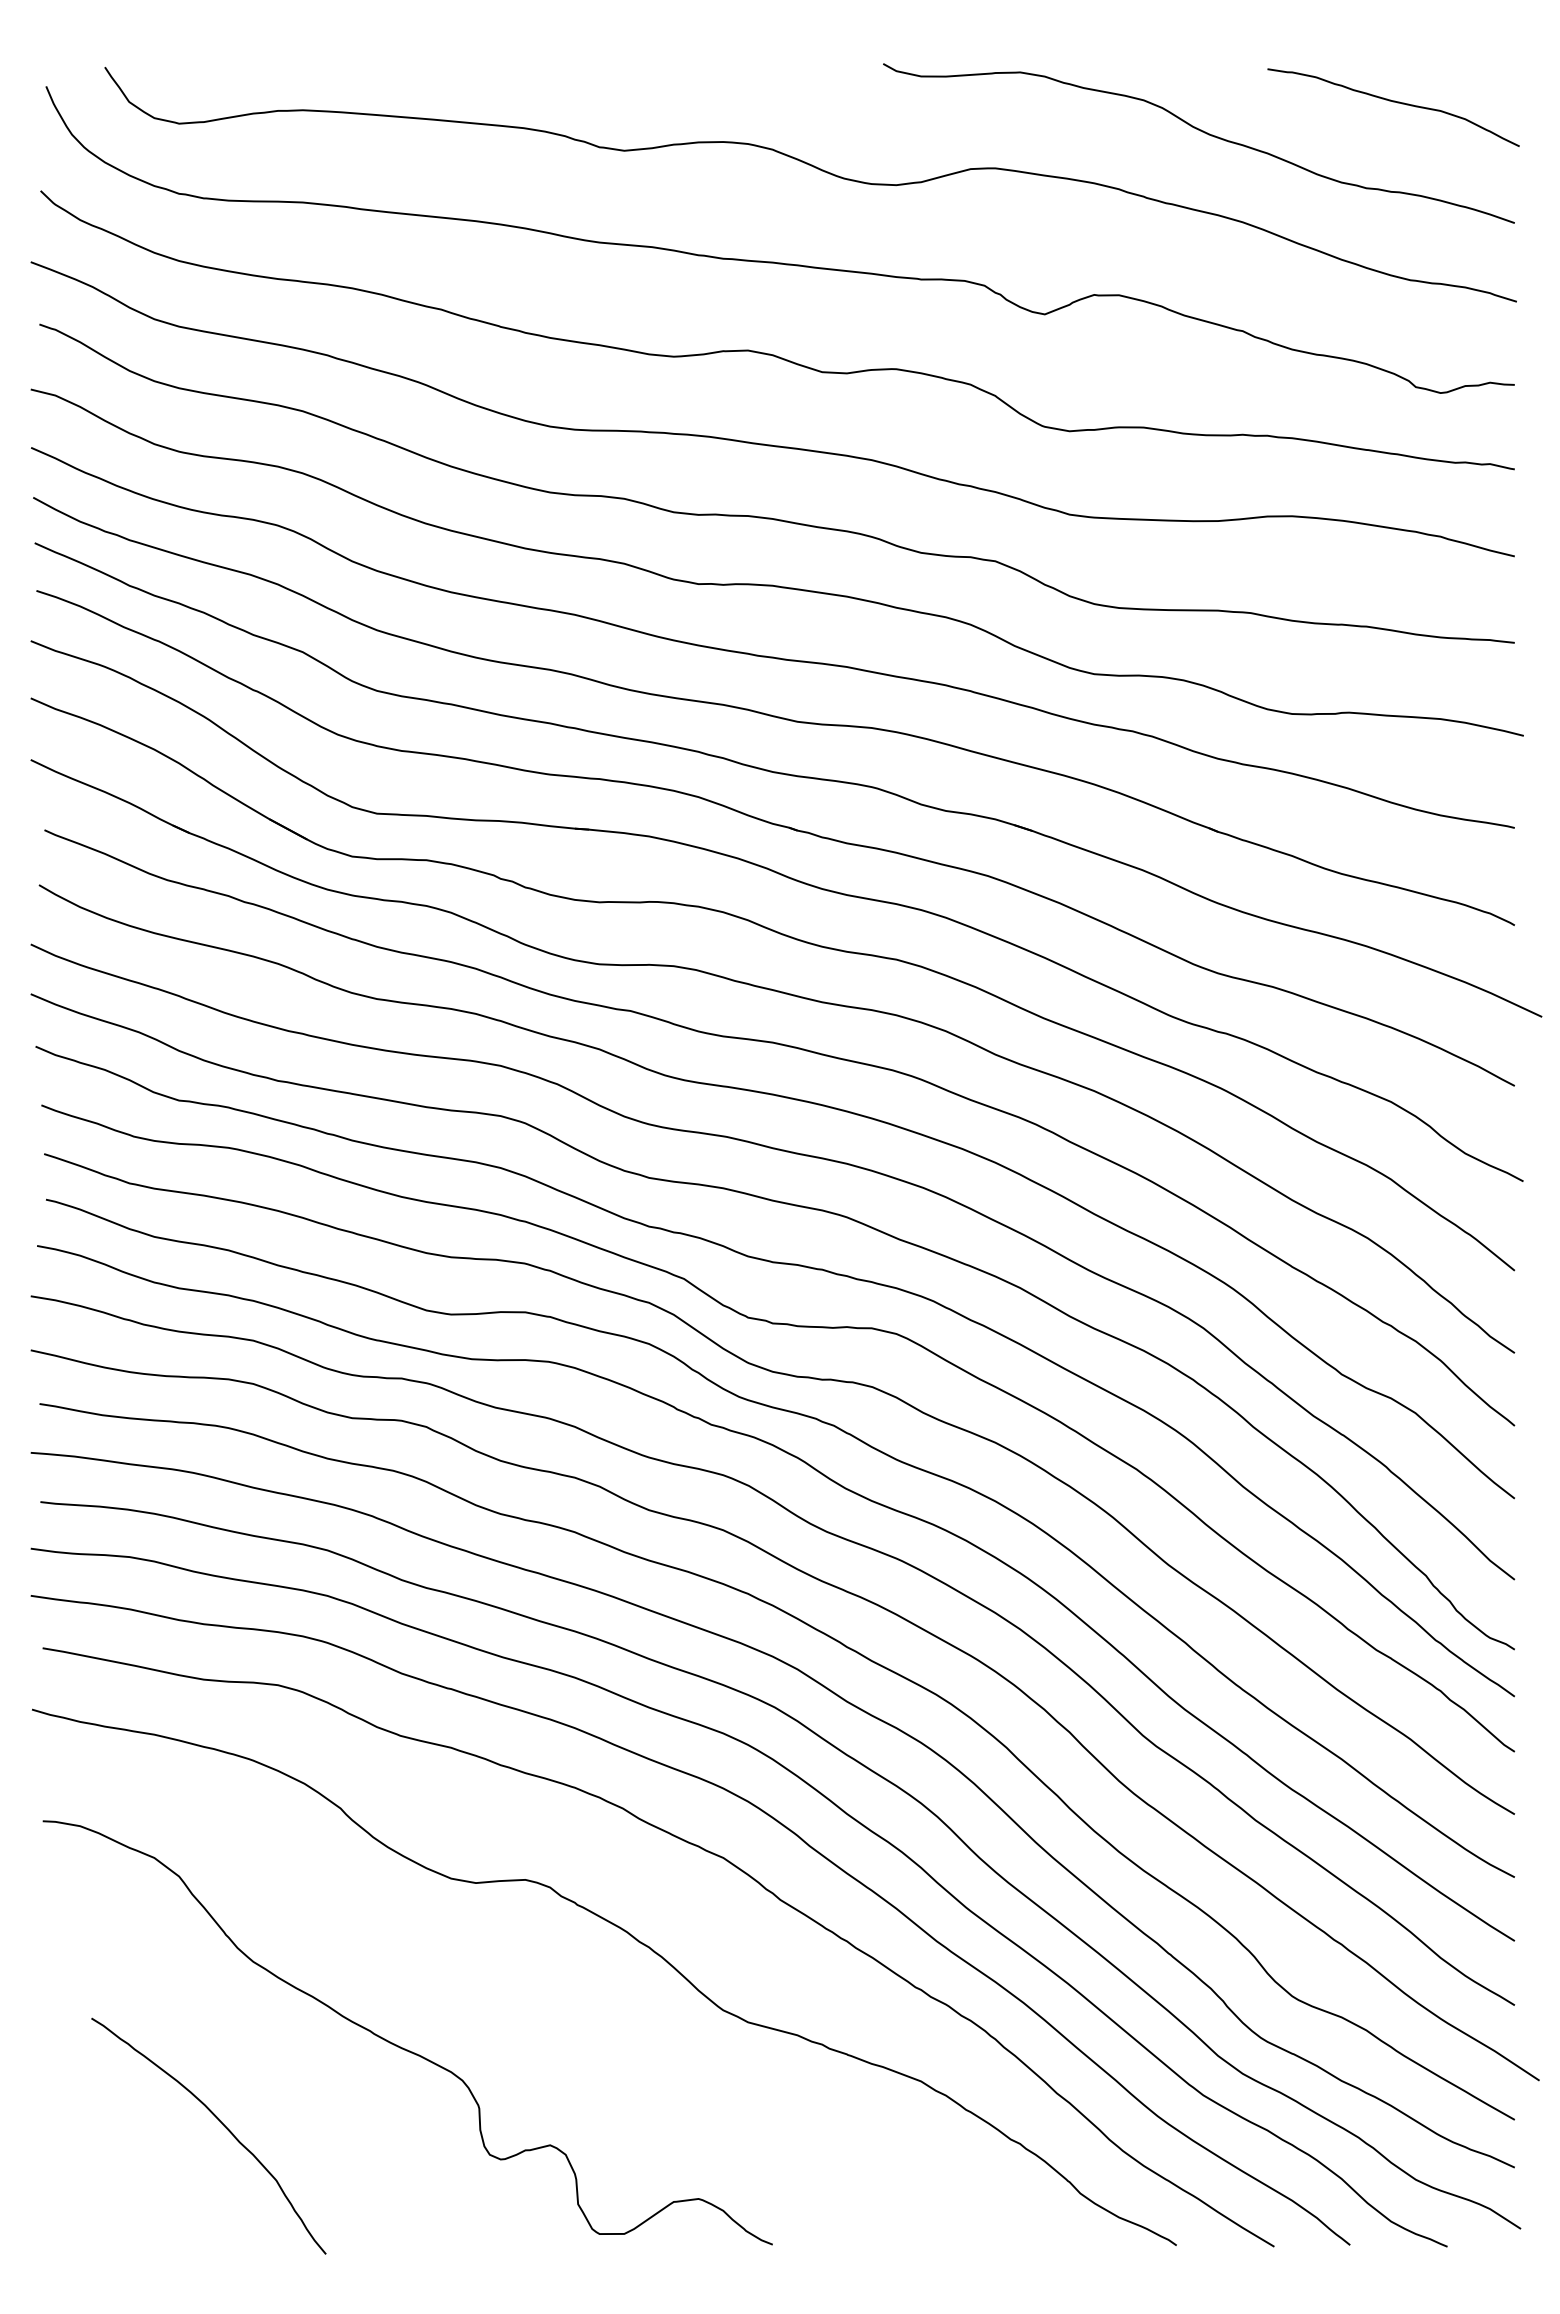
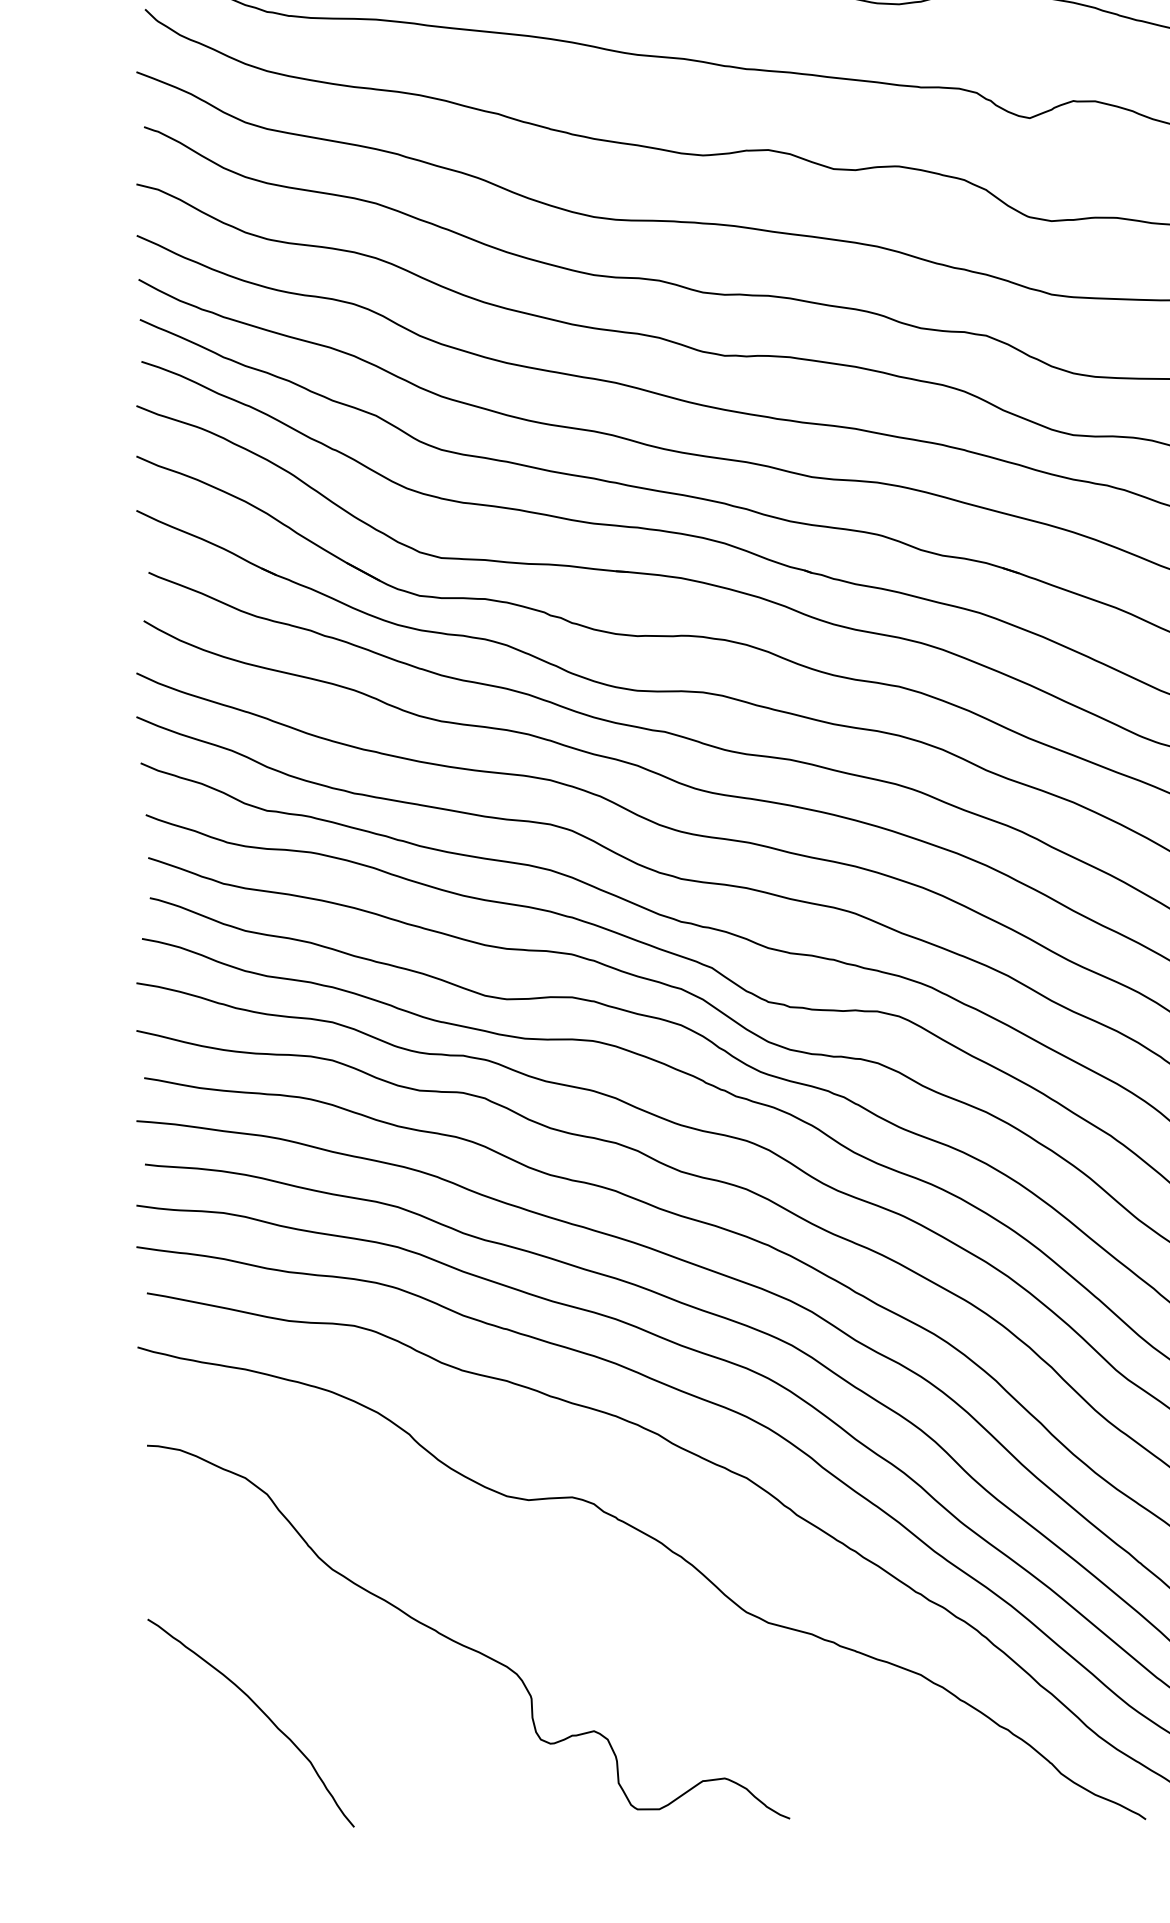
curve: (220, 2122) -> (261, 1711), moved

